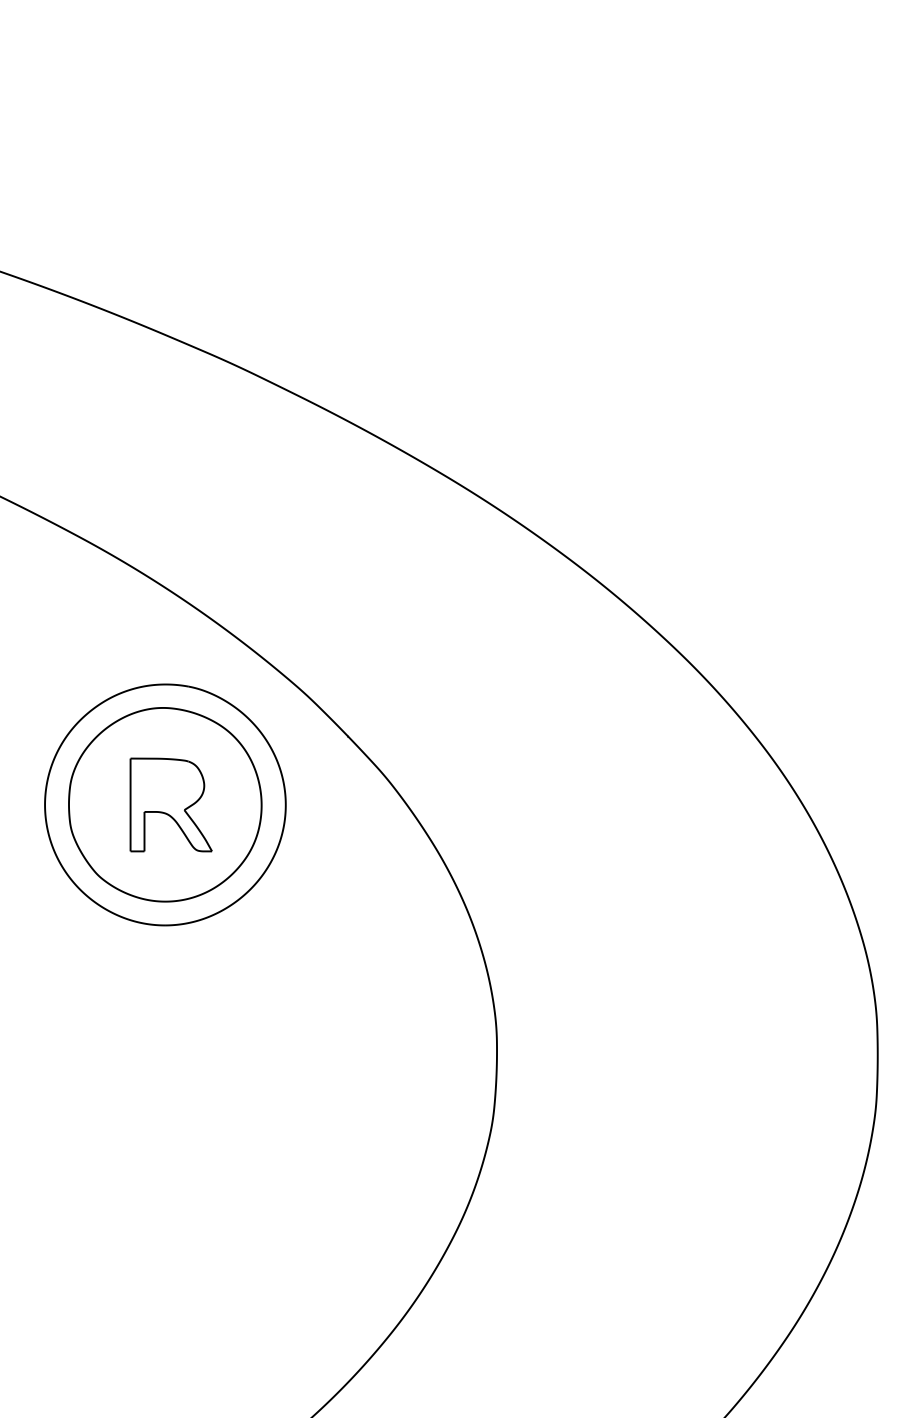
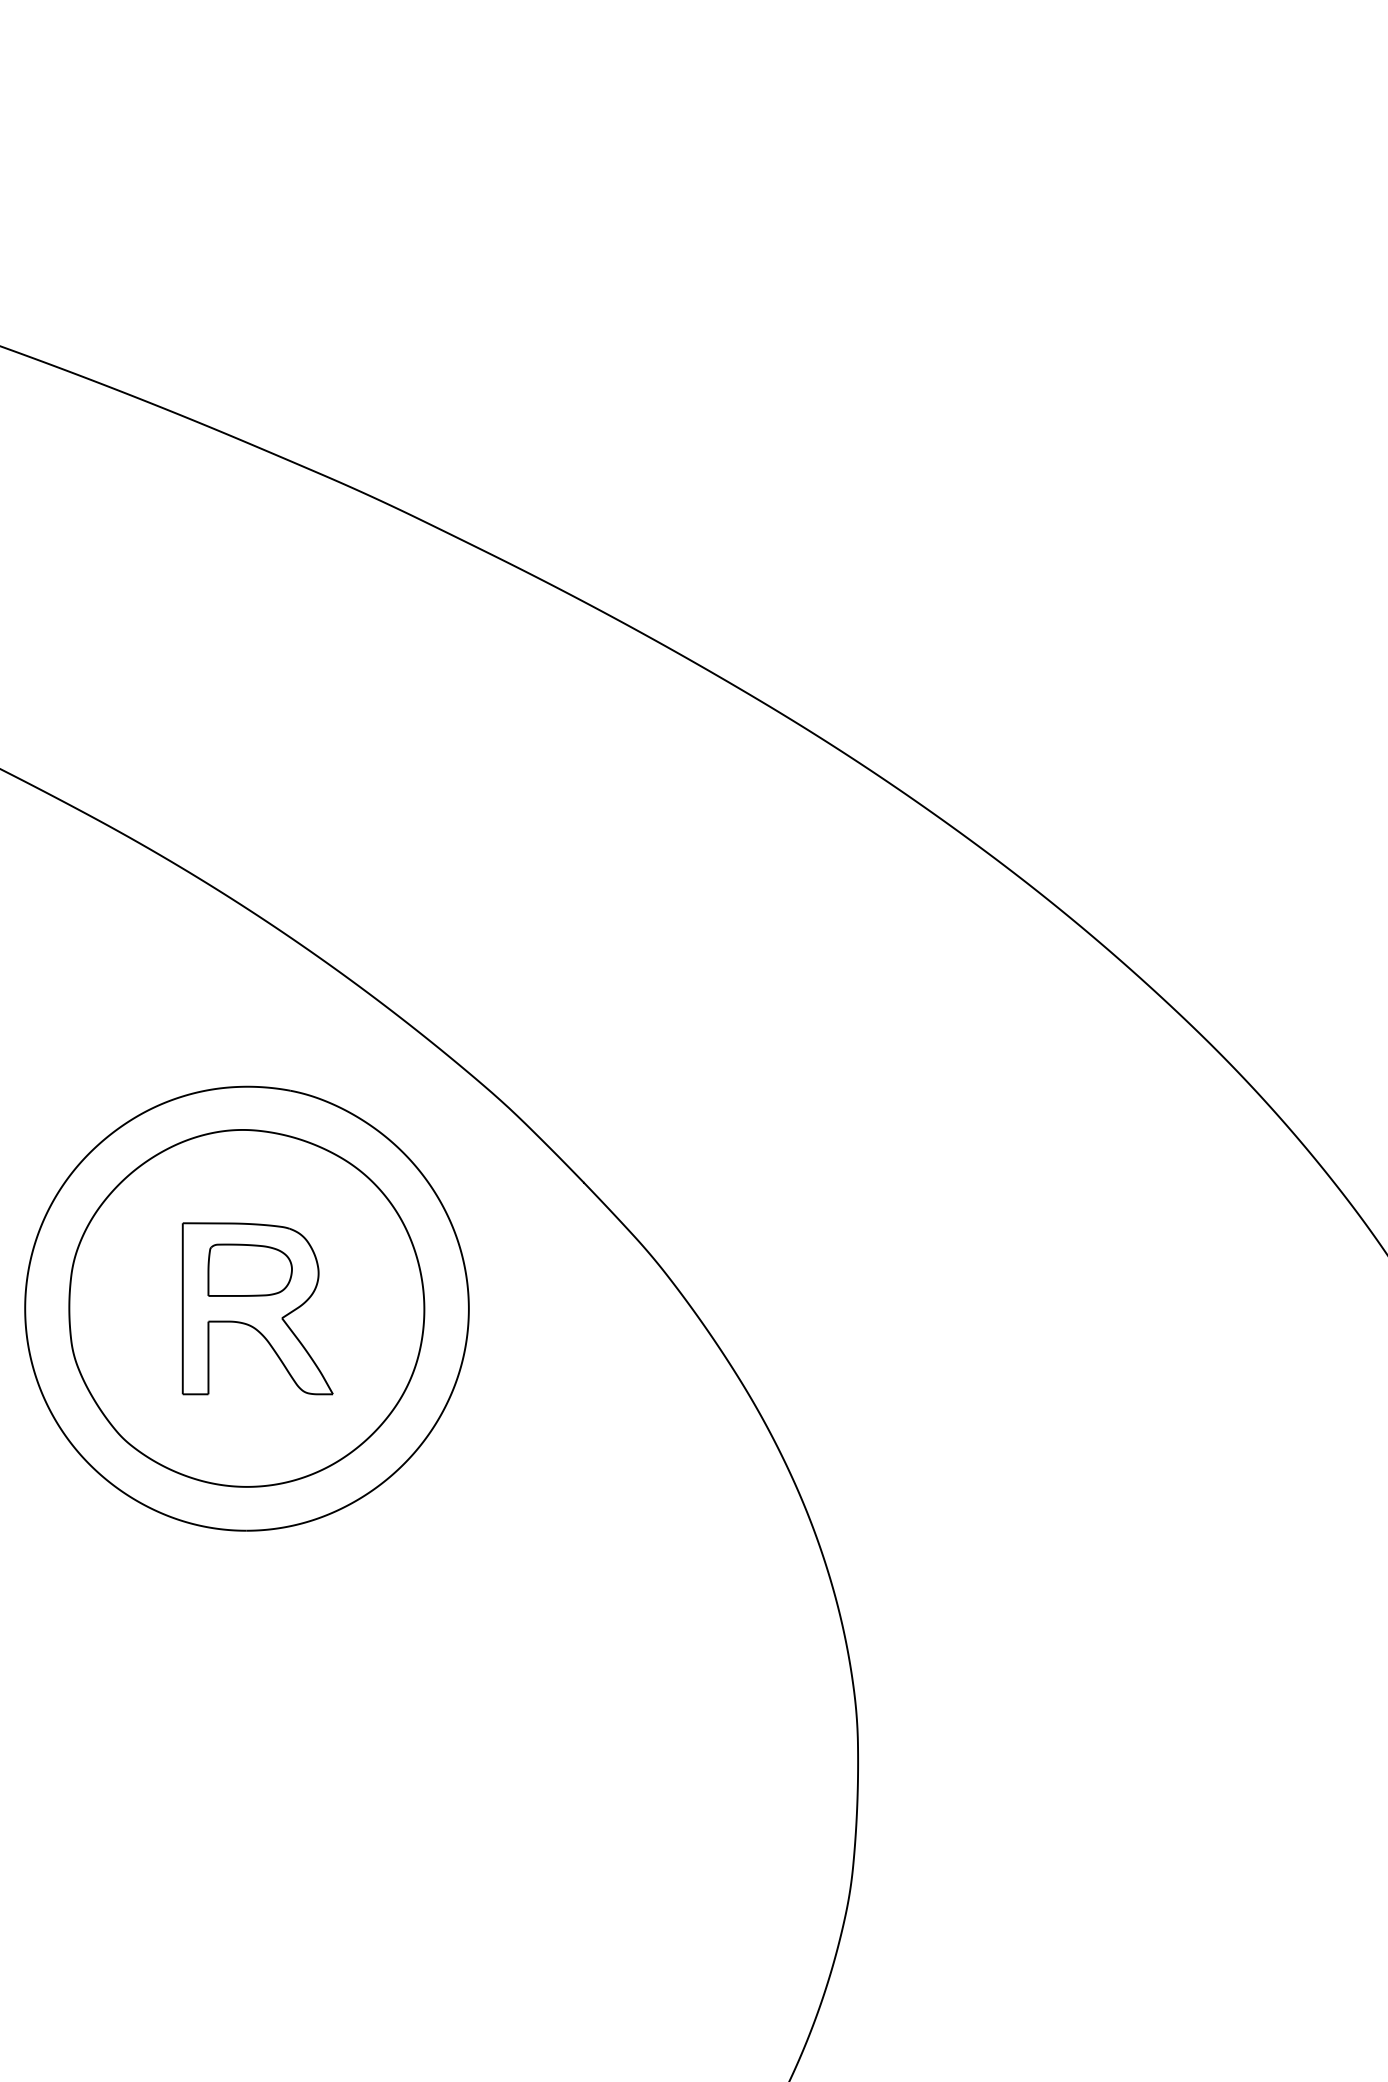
part: (166, 783) -> (249, 1269), added

